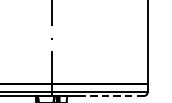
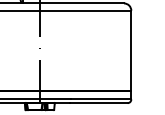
line: (113, 96) -> (98, 103), dashed -> solid

